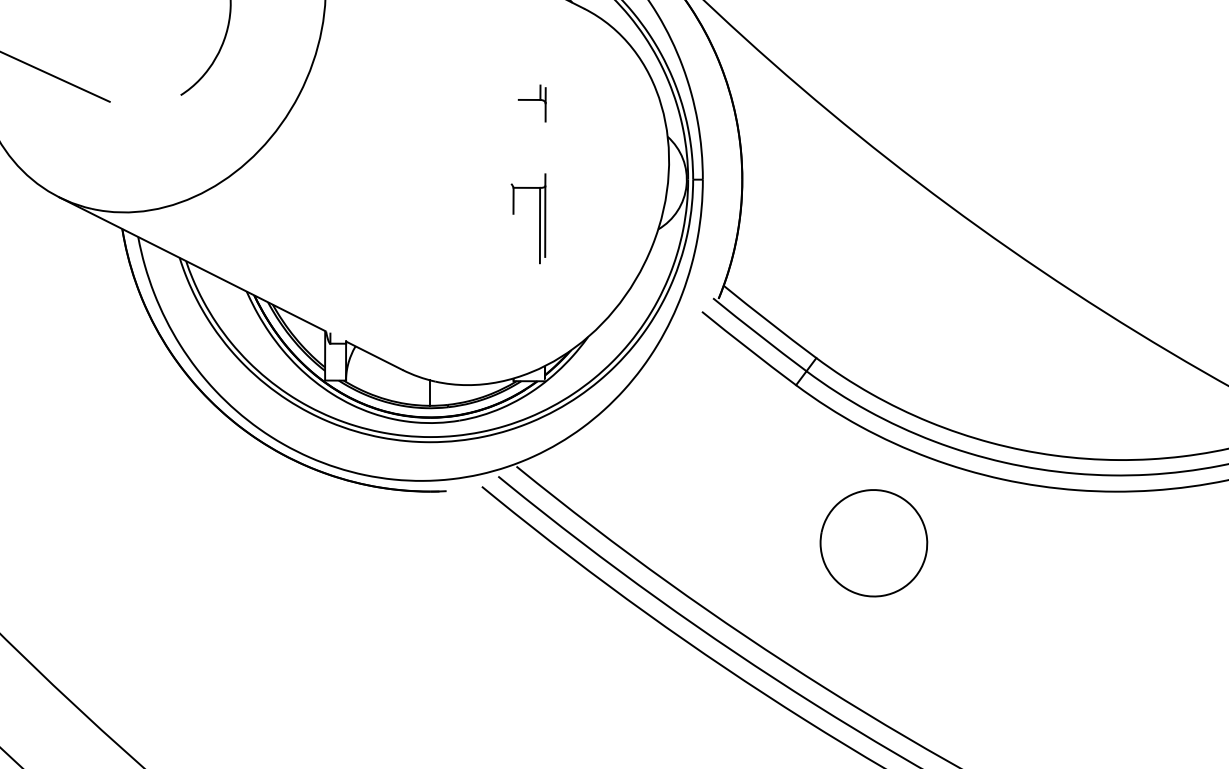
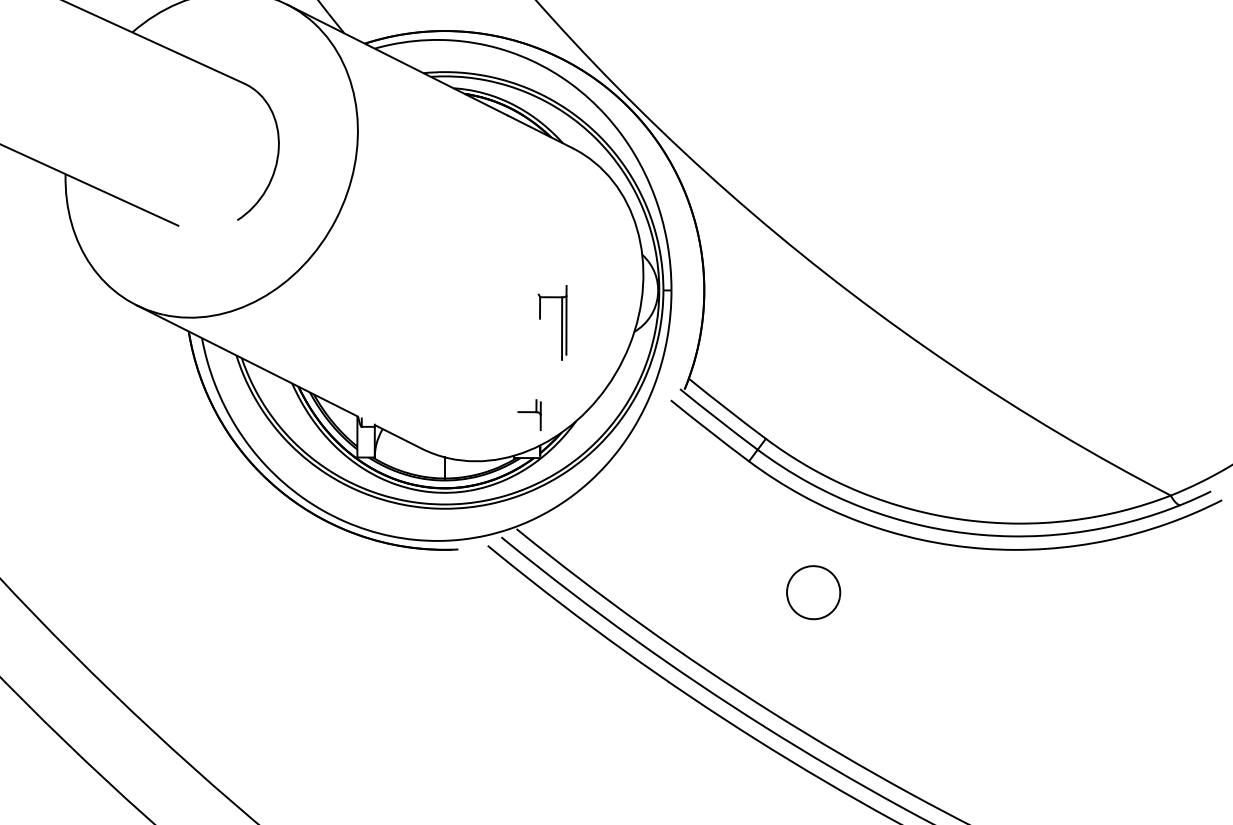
part: (532, 102) -> (529, 414), moved
part: (539, 218) -> (561, 322), moved
part: (873, 542) -> (813, 592), size x0.6

